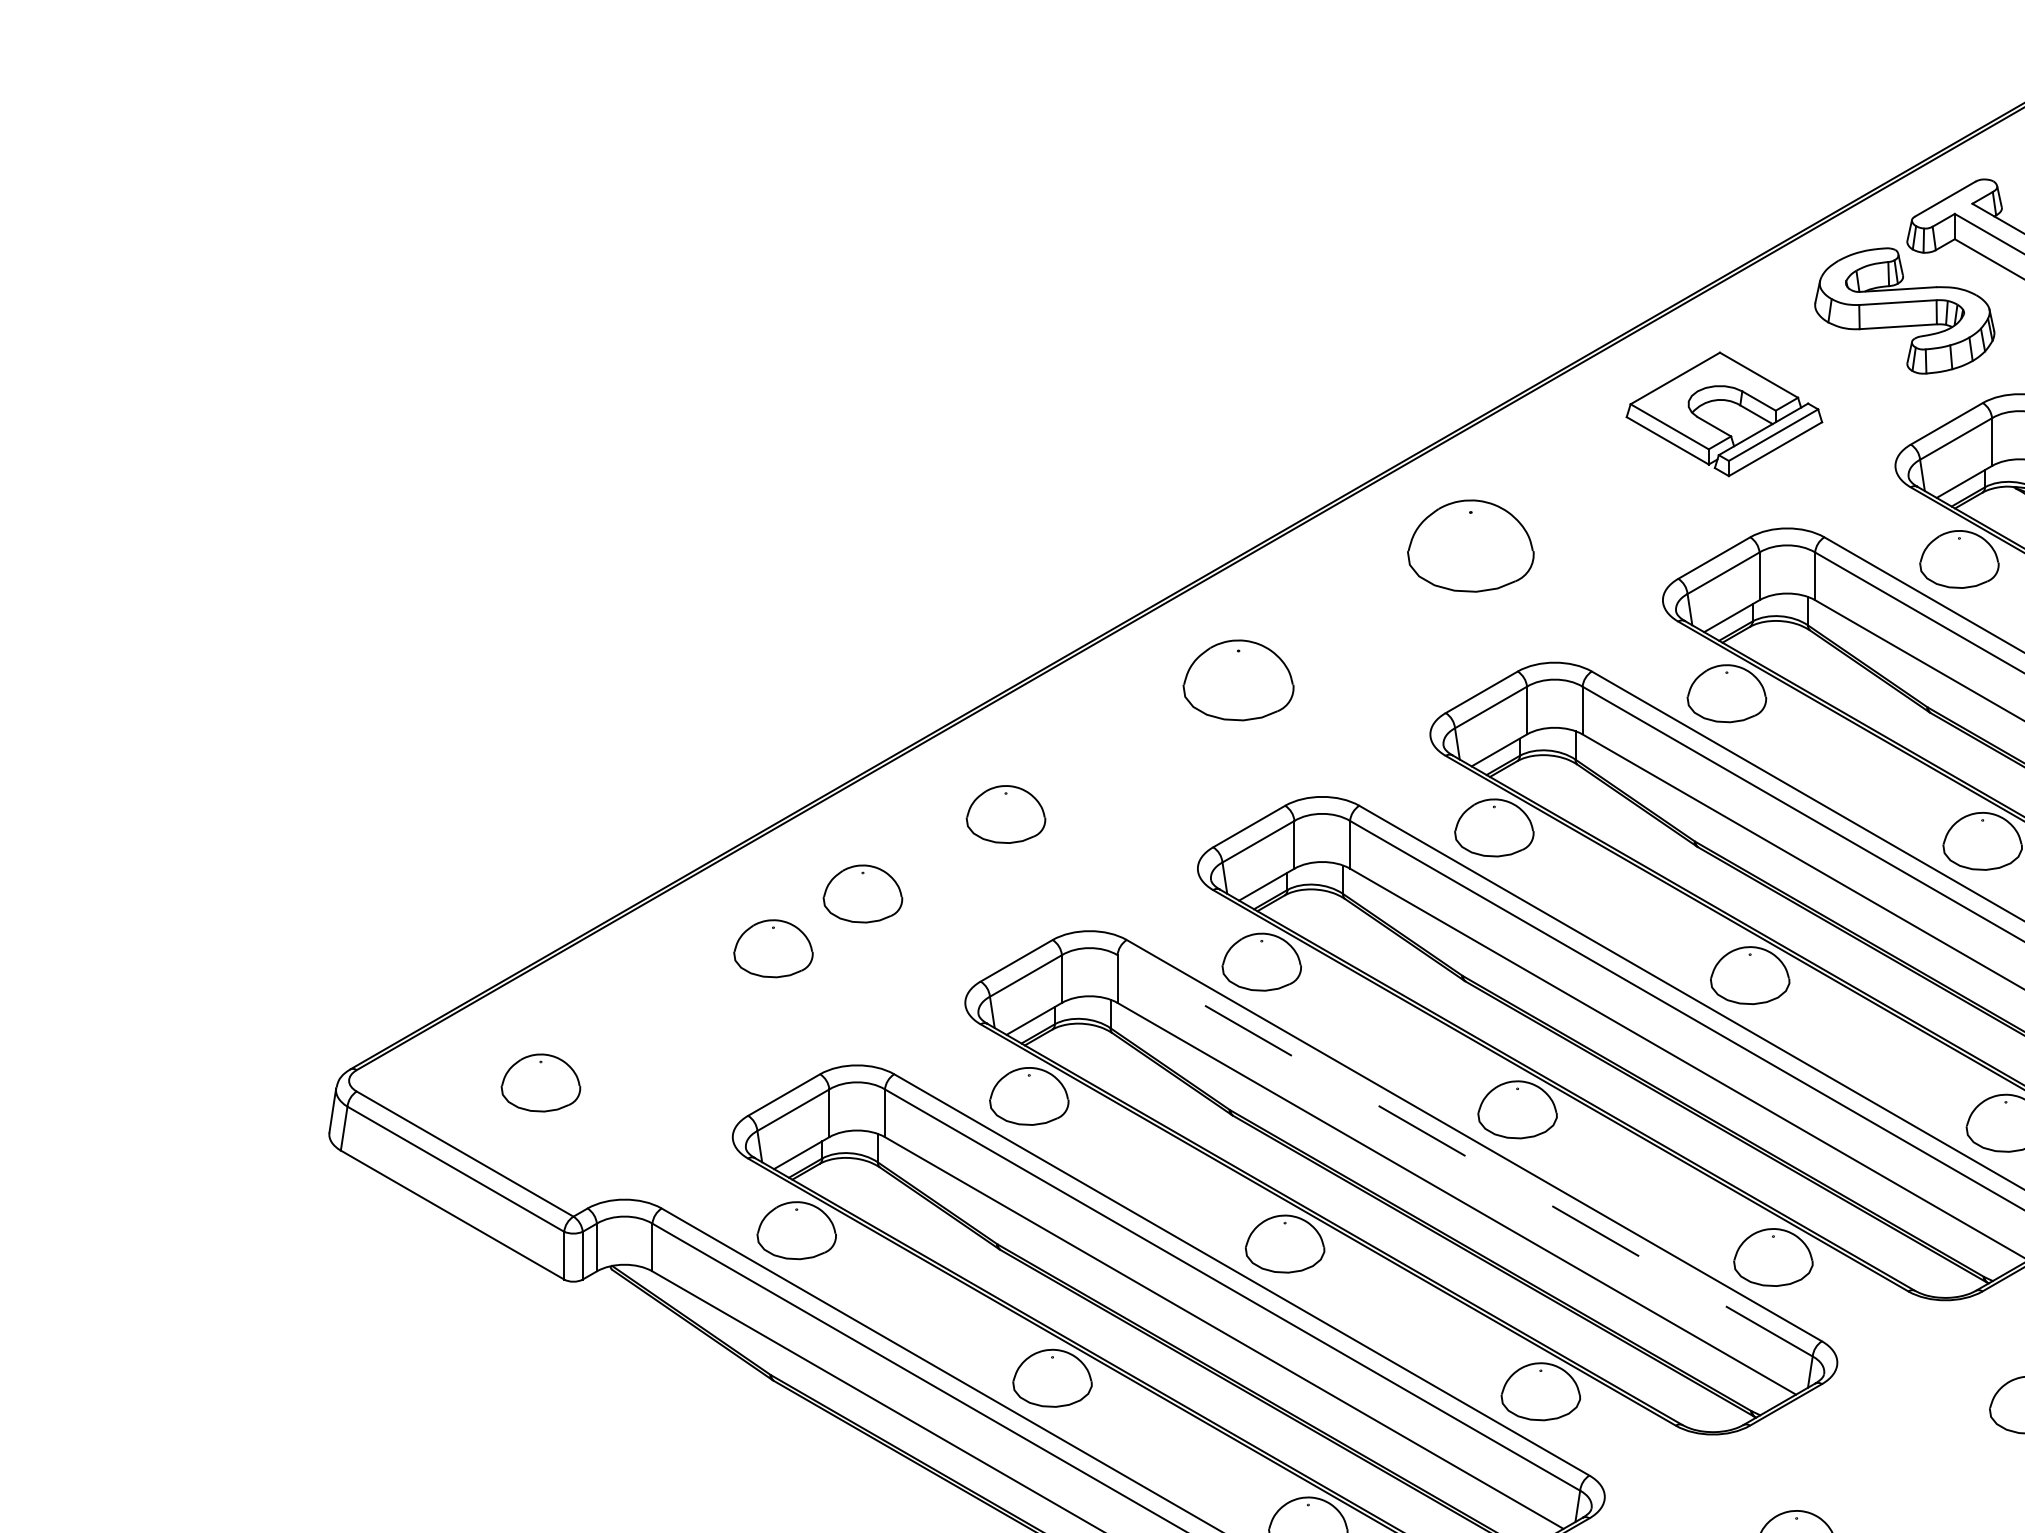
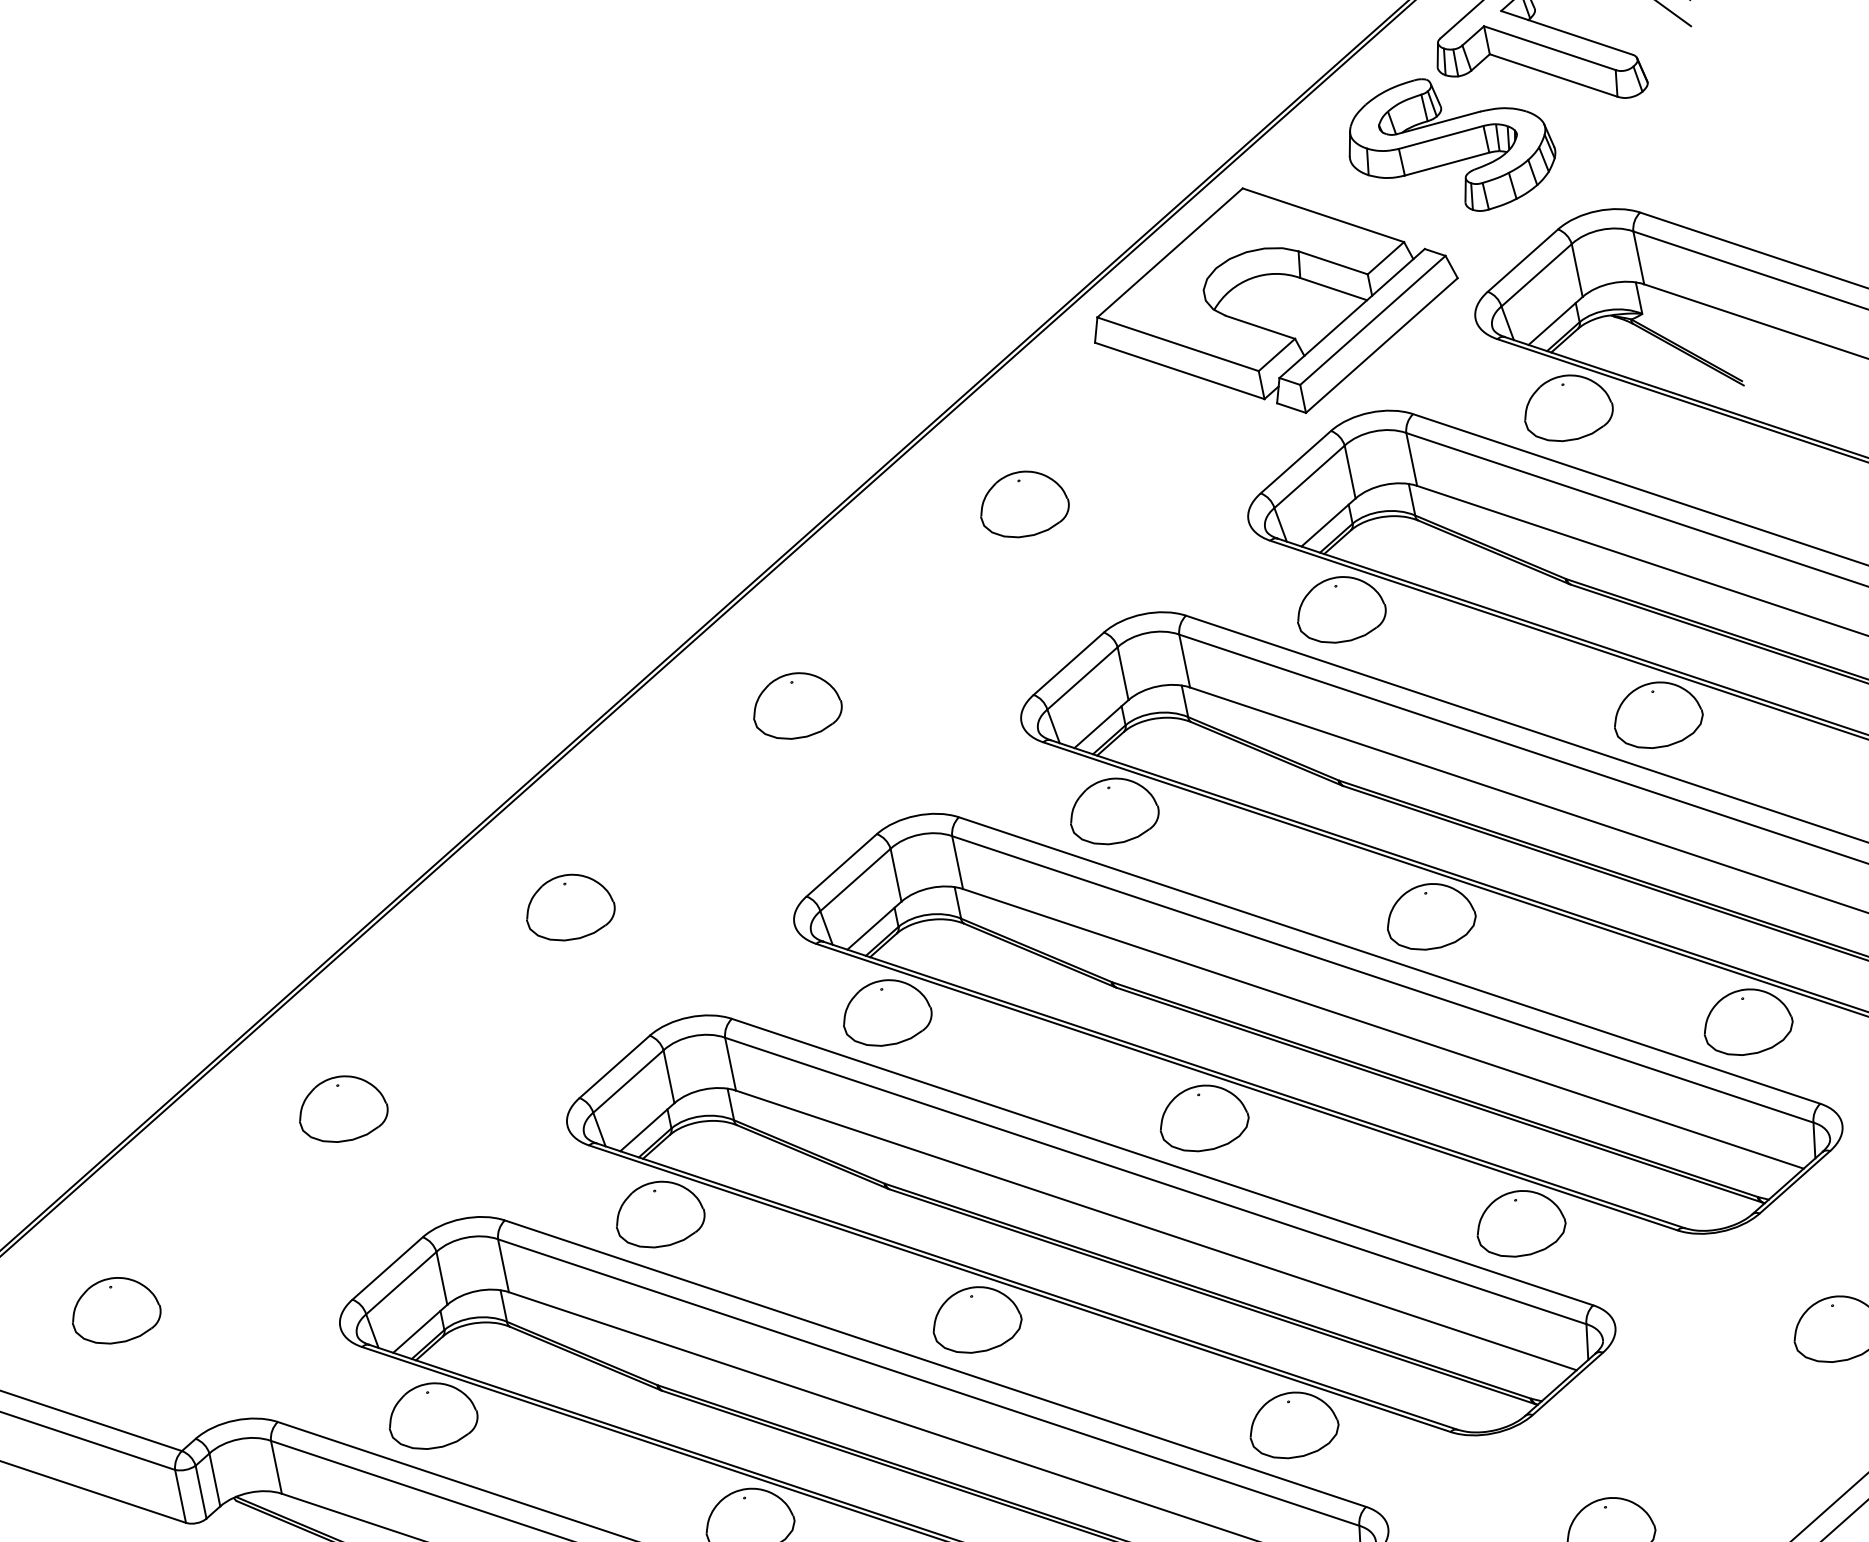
part: (1724, 414) -> (1274, 300), size x1.67
part: (1471, 545) -> (1024, 503), size x0.62
part: (1238, 679) -> (796, 704), size x0.71
part: (862, 893) -> (428, 1027), removed
line: (1464, 1155) -> (1155, 1180), dashed -> solid

